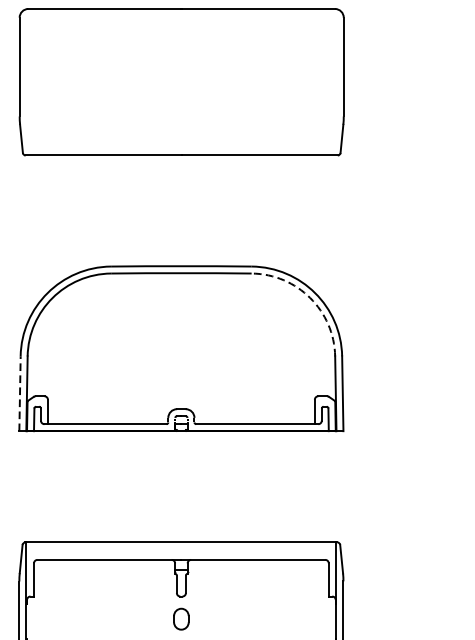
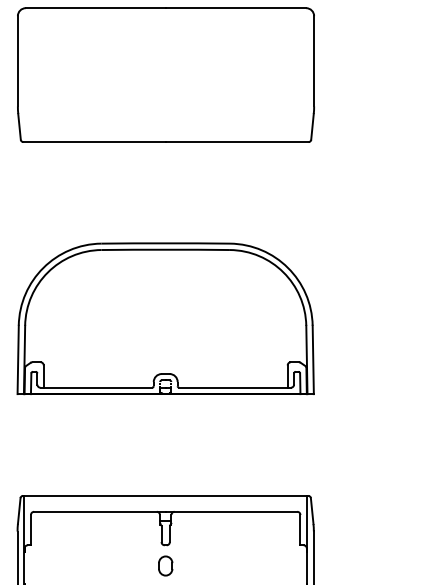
arc: (310, 298) -> (283, 272), dashed -> solid
line: (20, 393) -> (18, 359), dashed -> solid

